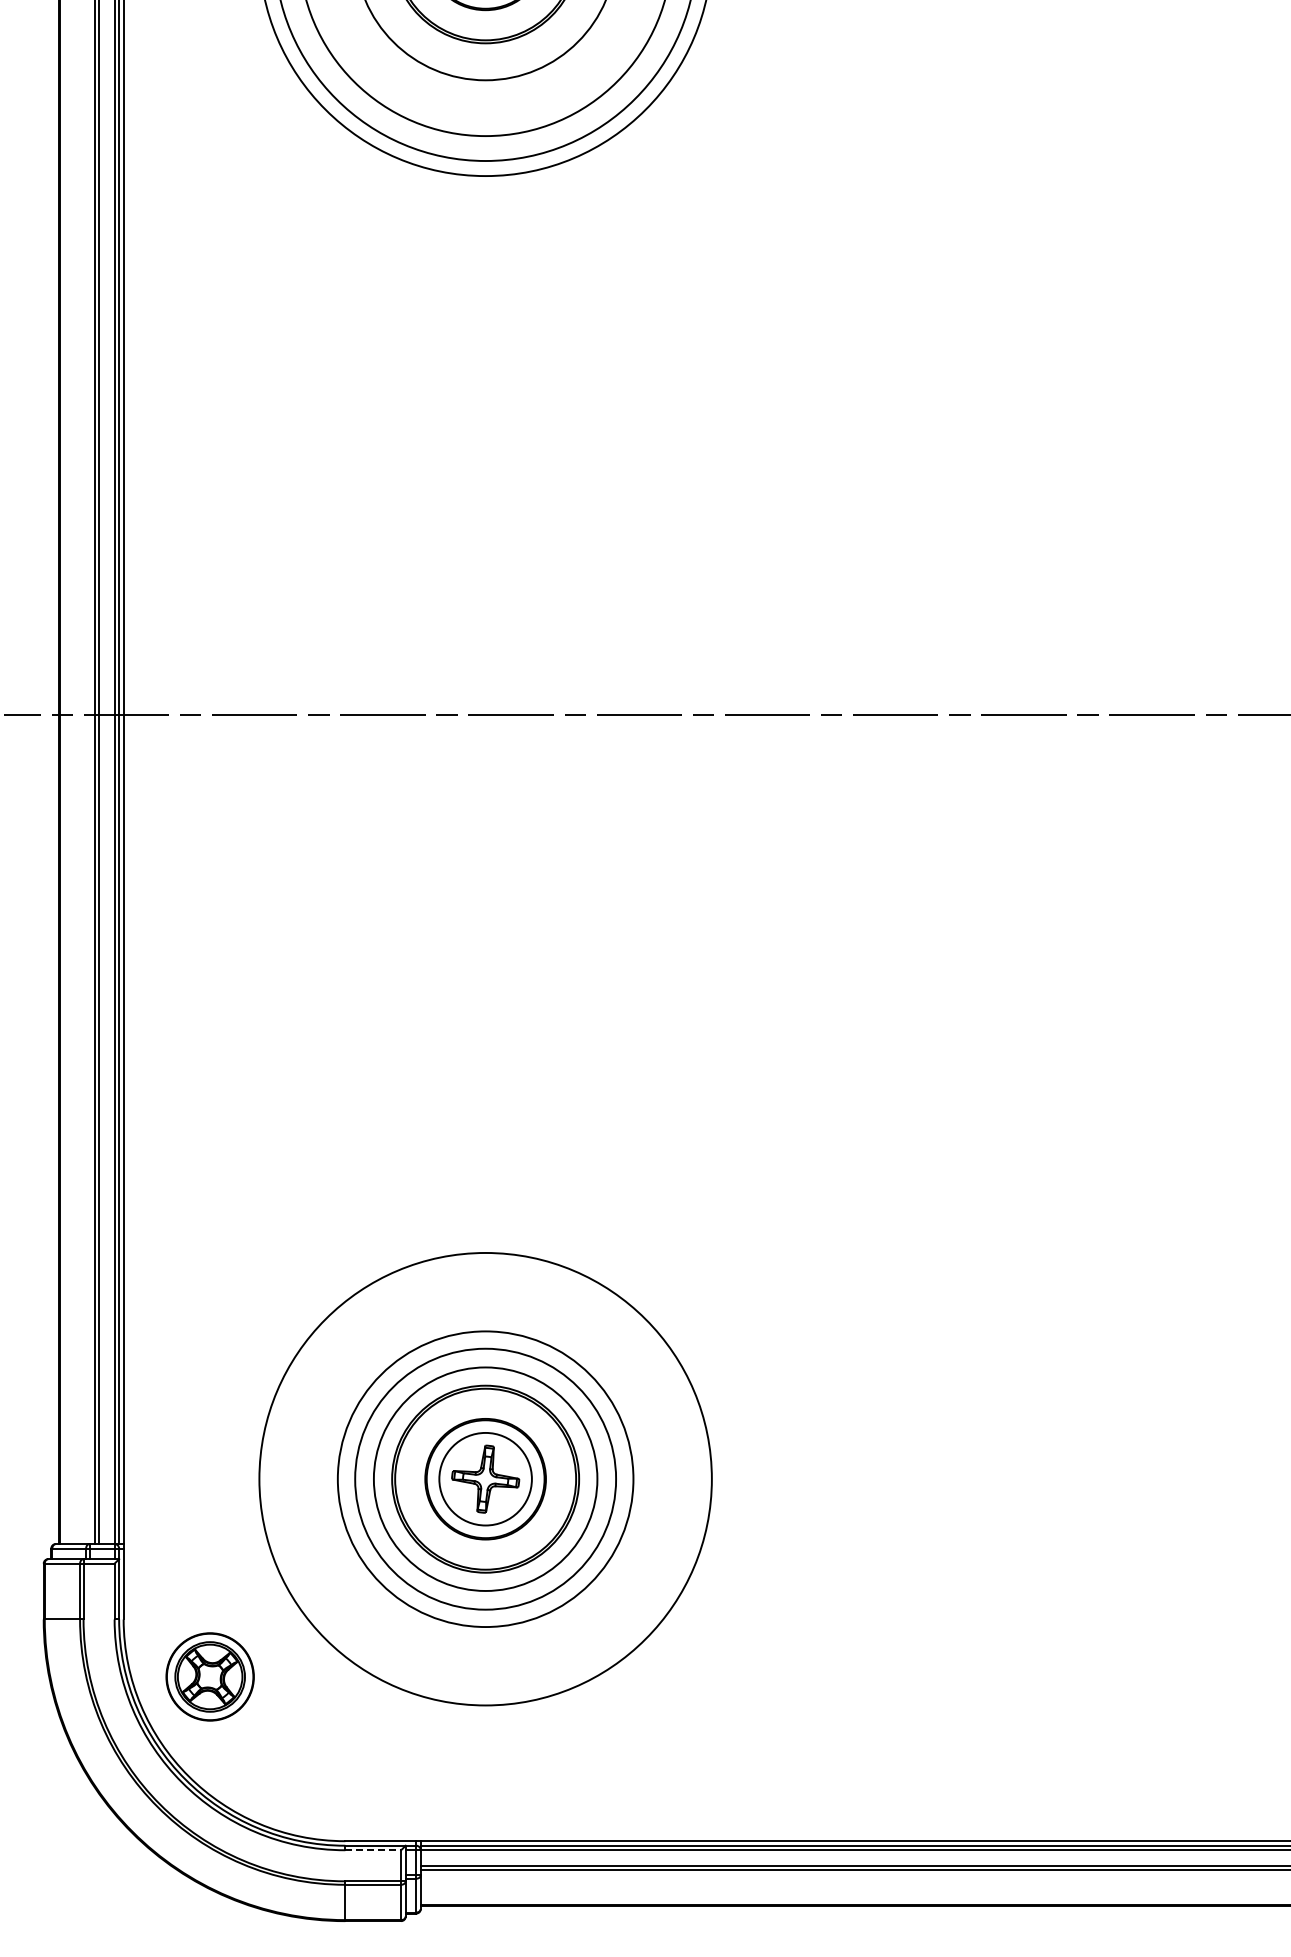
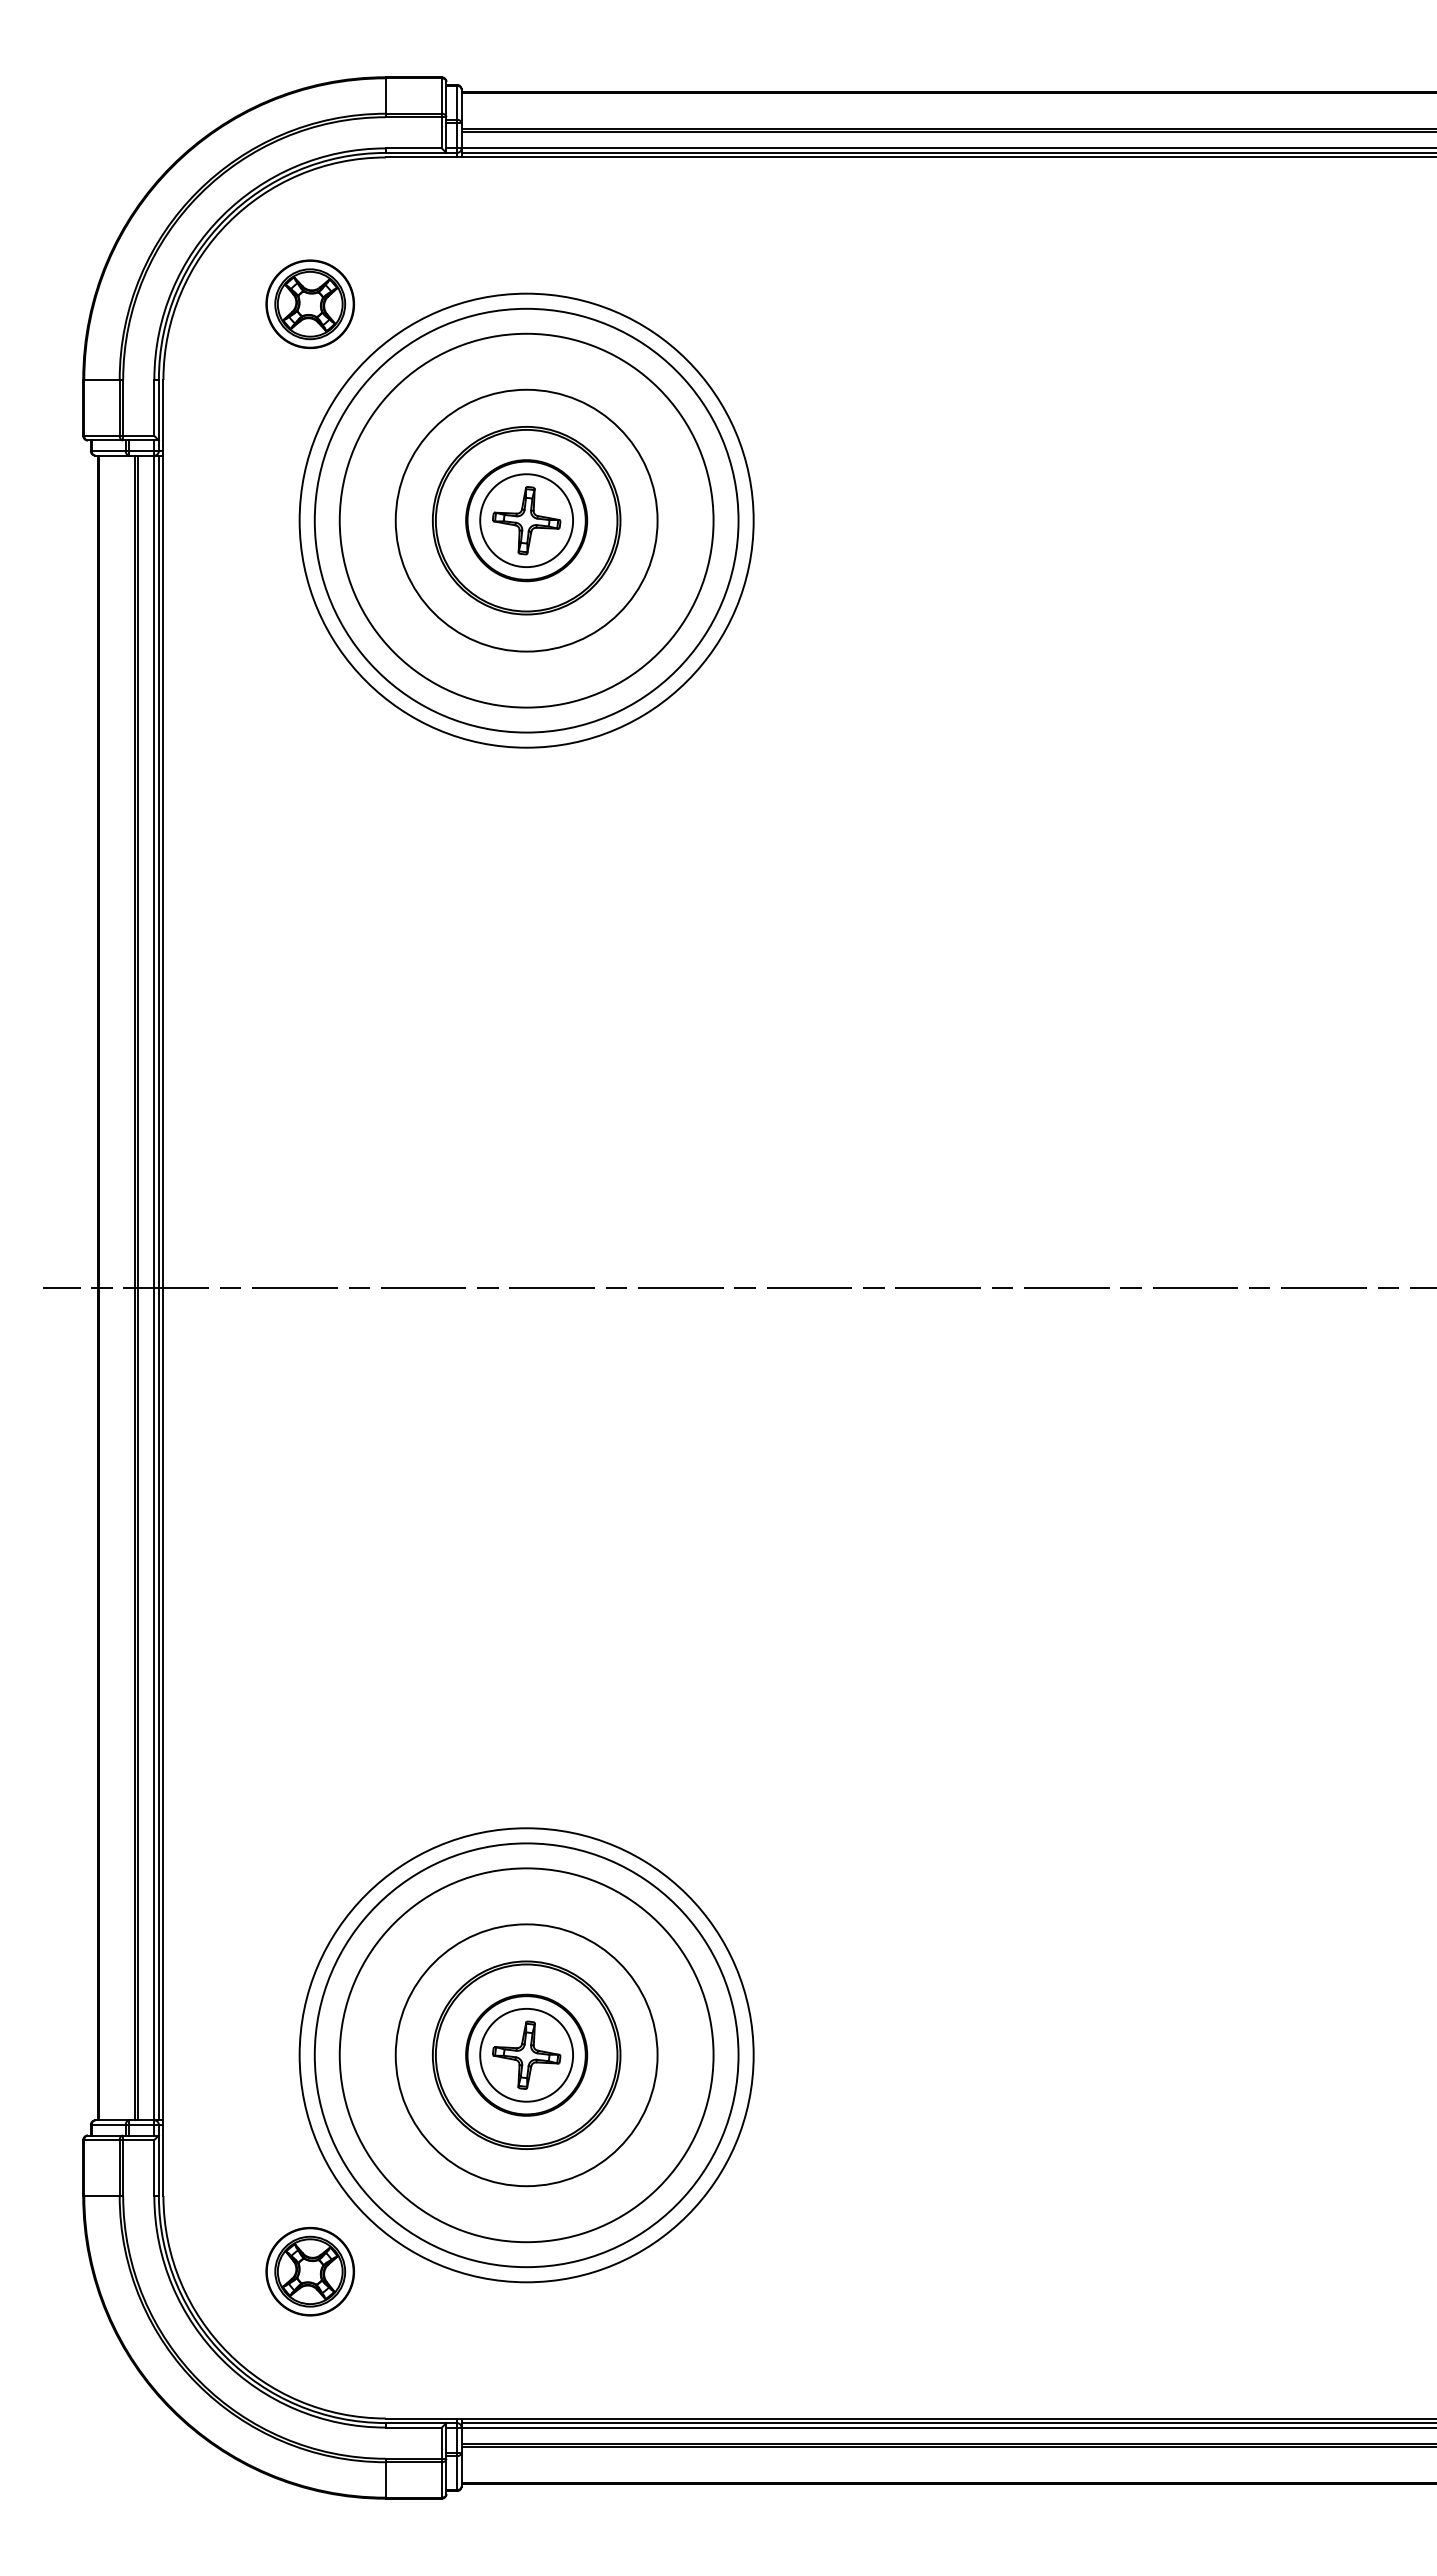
circle: (485, 1479) -> (526, 2055), size x1.43
circle: (485, 1479) -> (526, 2055), size x1.67
part: (209, 1676) -> (309, 2271), moved
line: (372, 1850) -> (413, 2427), dashed -> solid

